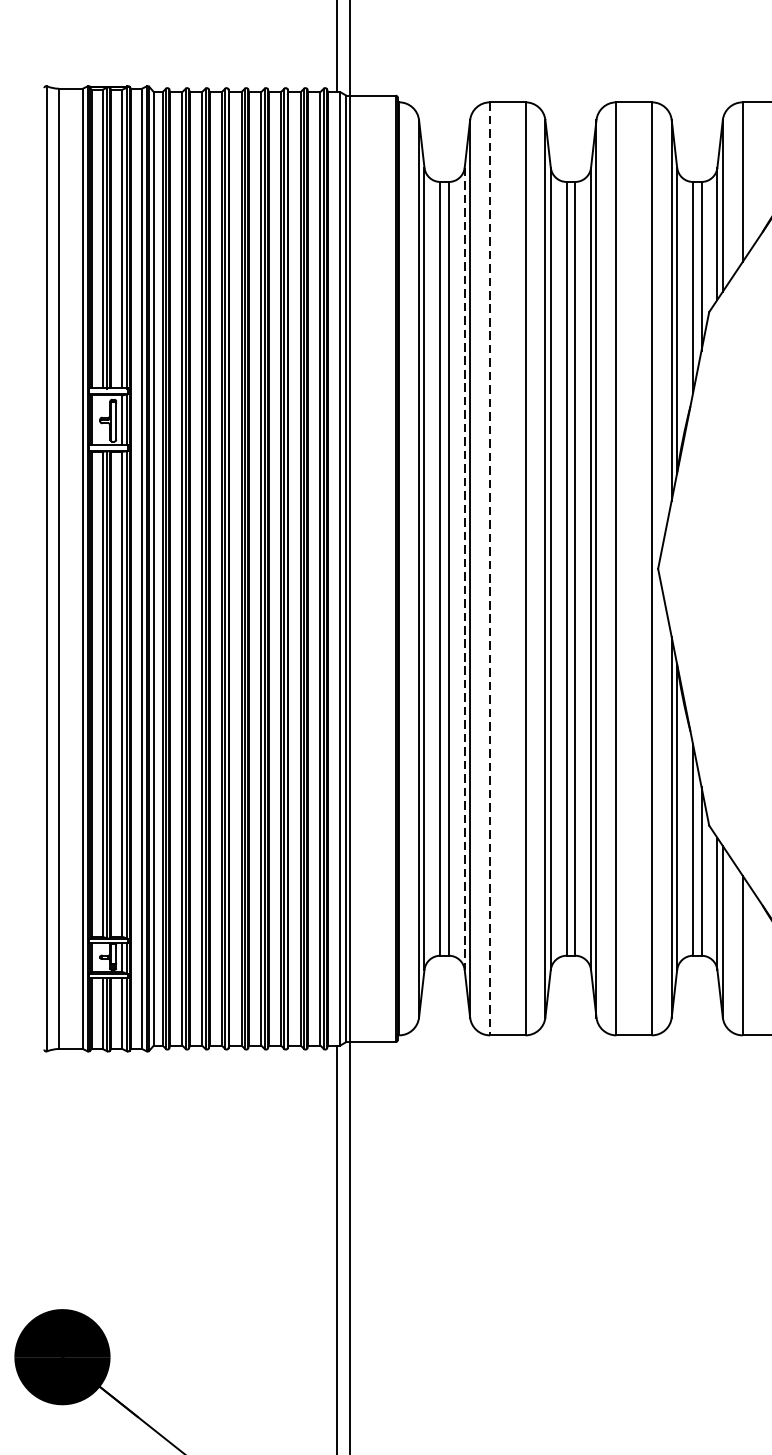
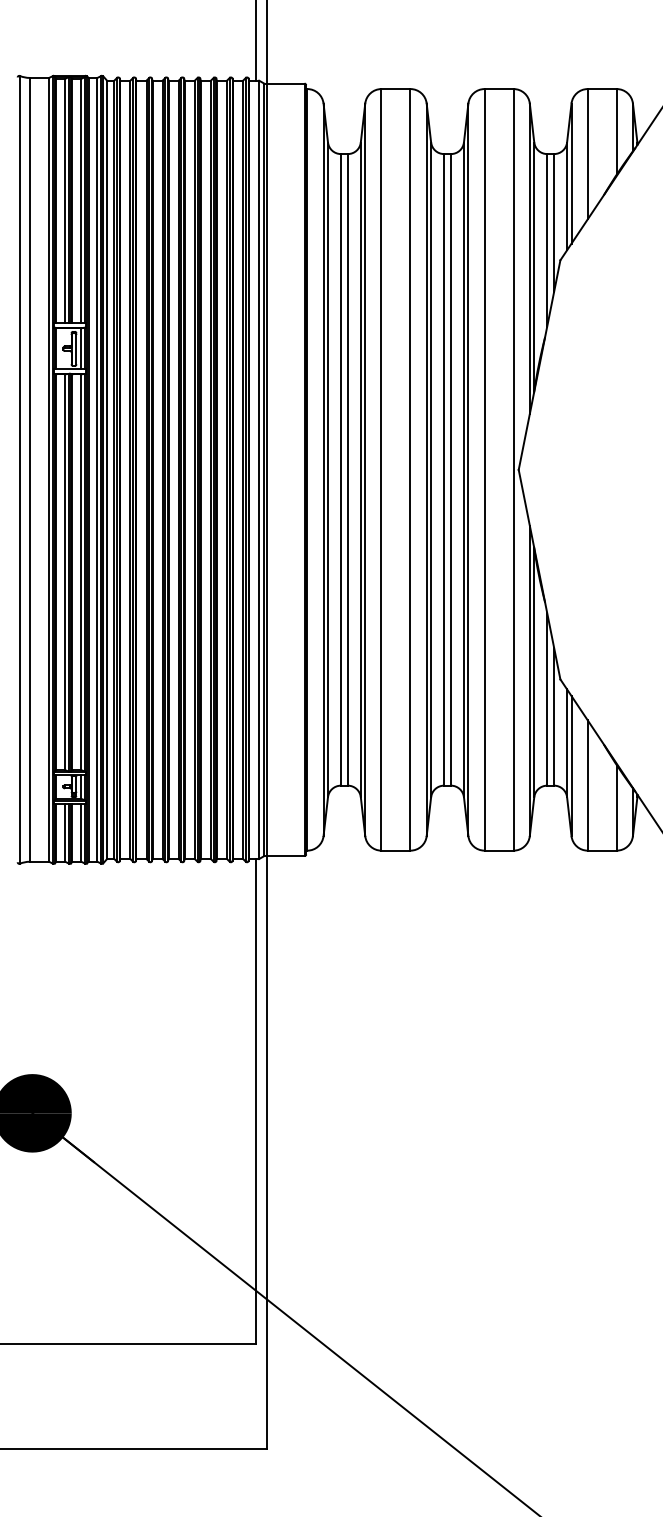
line: (490, 568) -> (381, 469), dashed -> solid
line: (464, 569) -> (360, 470), dashed -> solid

